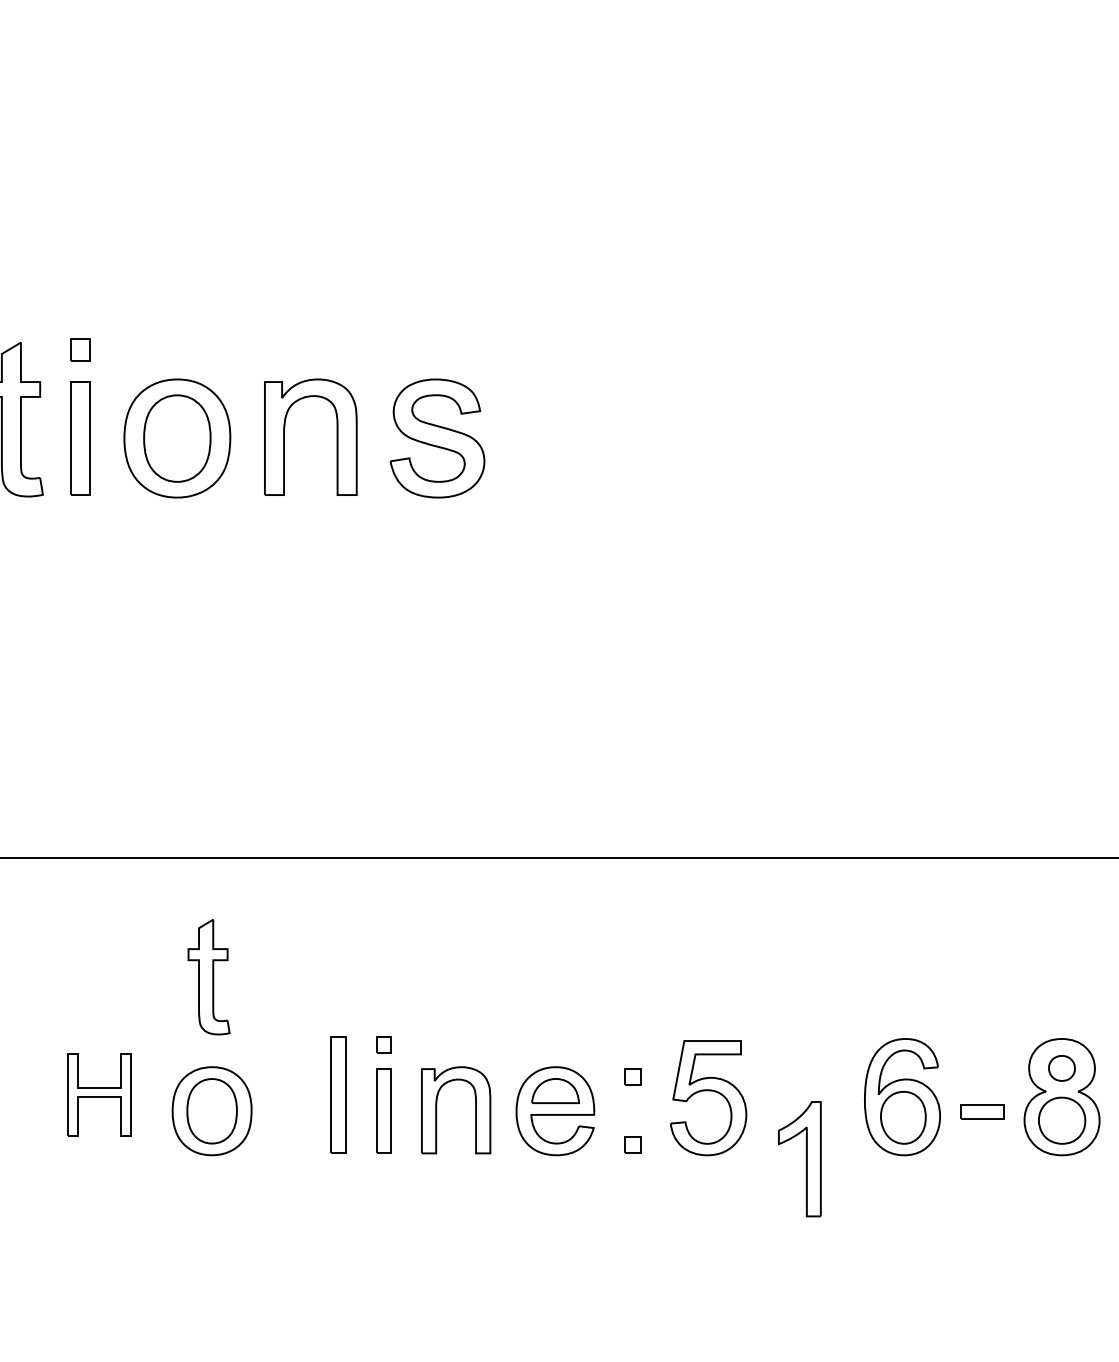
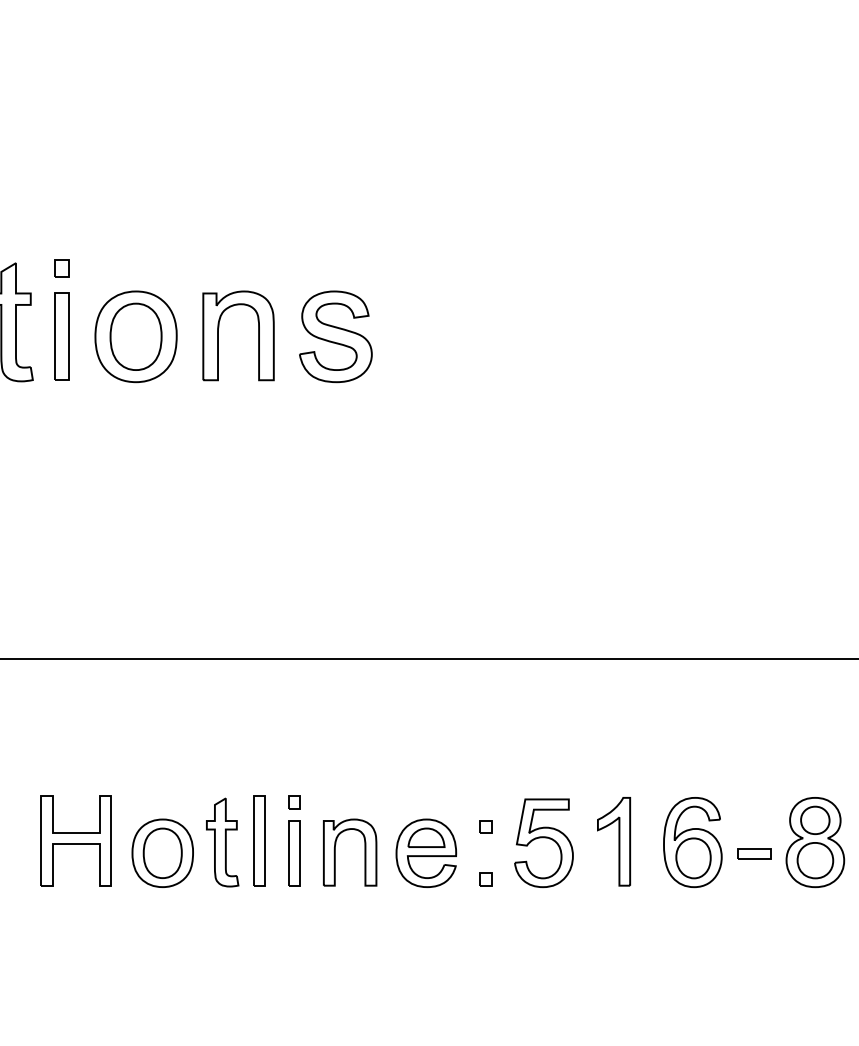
part: (208, 977) -> (222, 842), moved
part: (1061, 1068) -> (814, 820), size x1.43
part: (99, 1094) -> (76, 840), size x1.43
part: (806, 1159) -> (619, 842), moved

